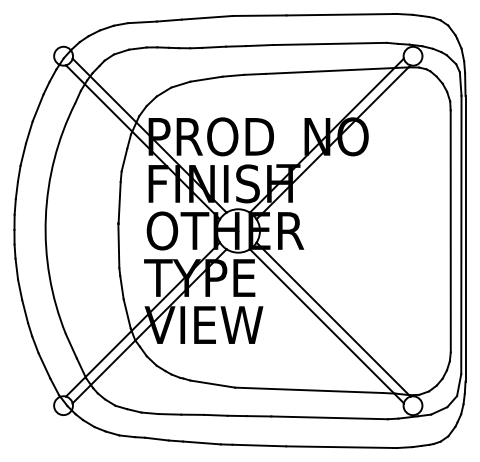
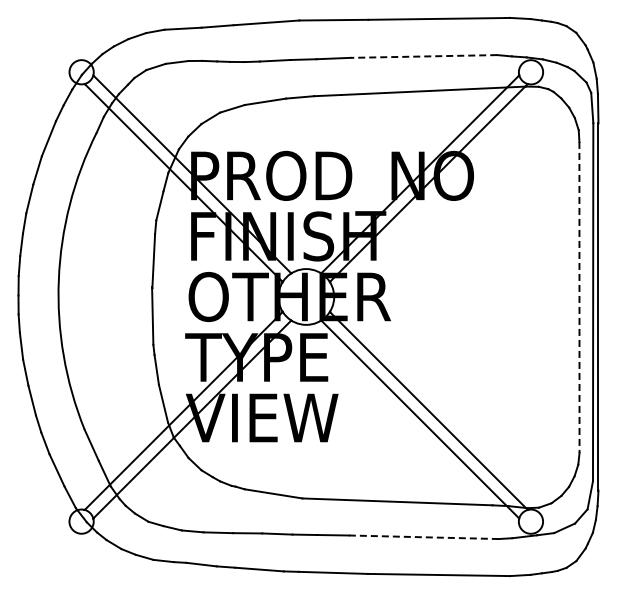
line: (329, 43) -> (423, 56), solid -> dashed
line: (450, 231) -> (579, 297), solid -> dashed
line: (329, 418) -> (423, 537), solid -> dashed

